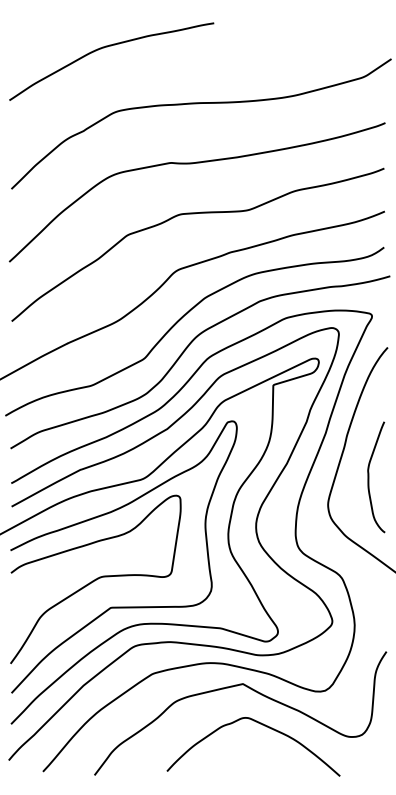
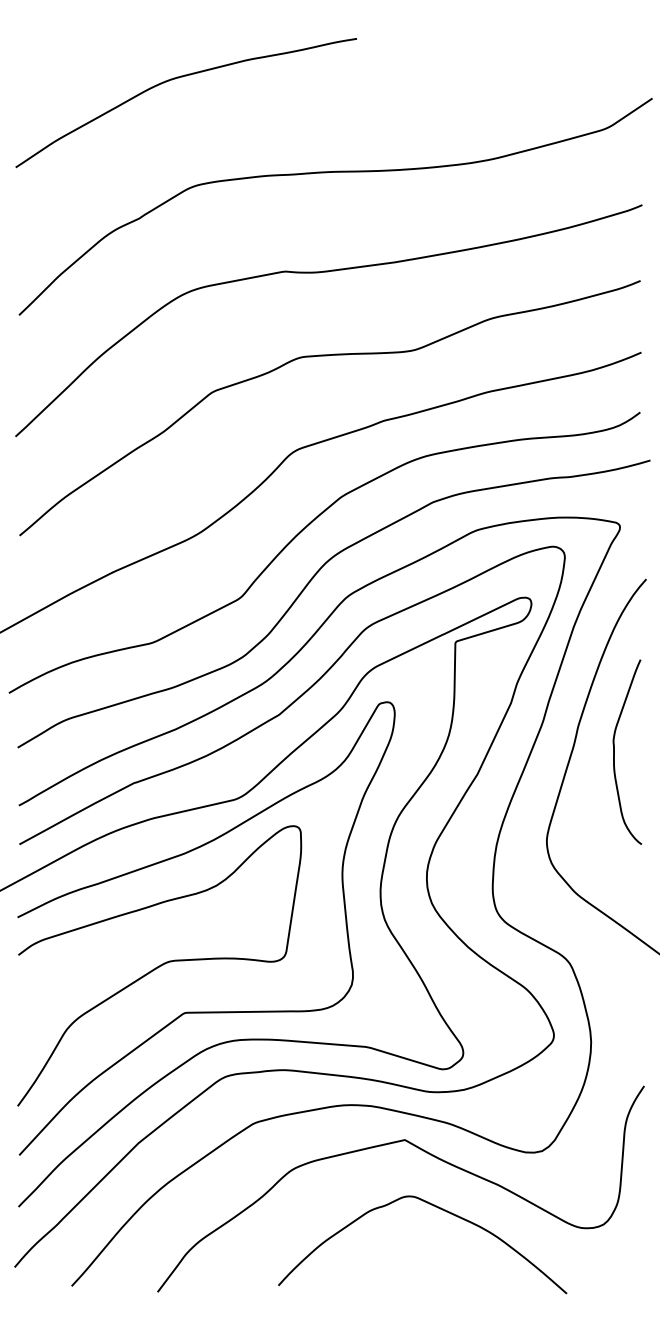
curve: (369, 477) -> (615, 752), moved

